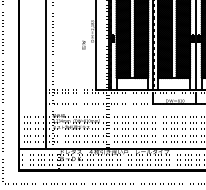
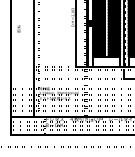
text: (83, 44) -> (18, 28), moved

